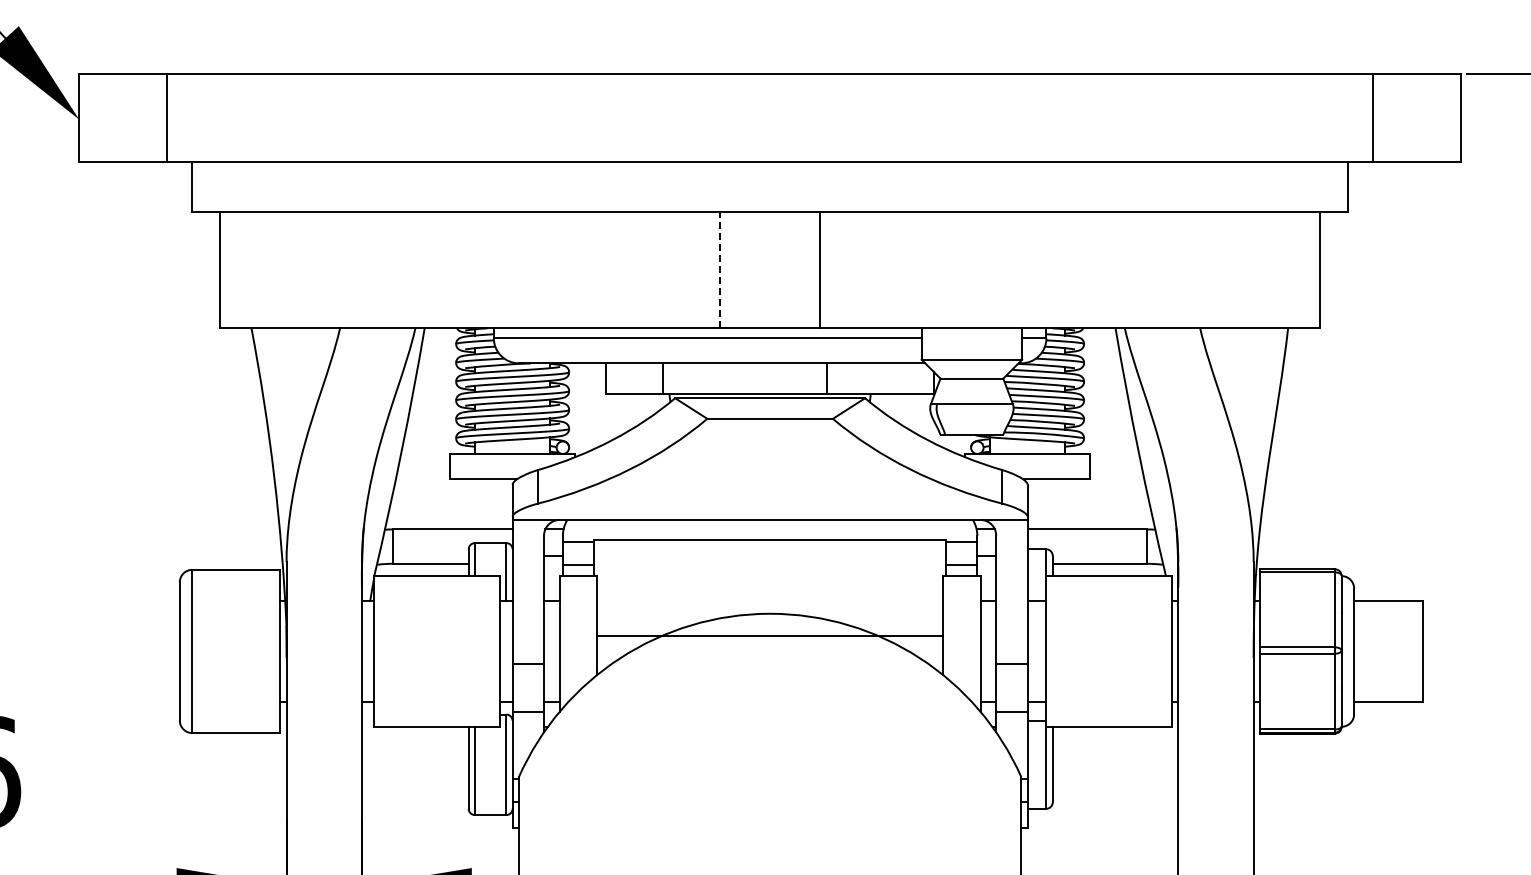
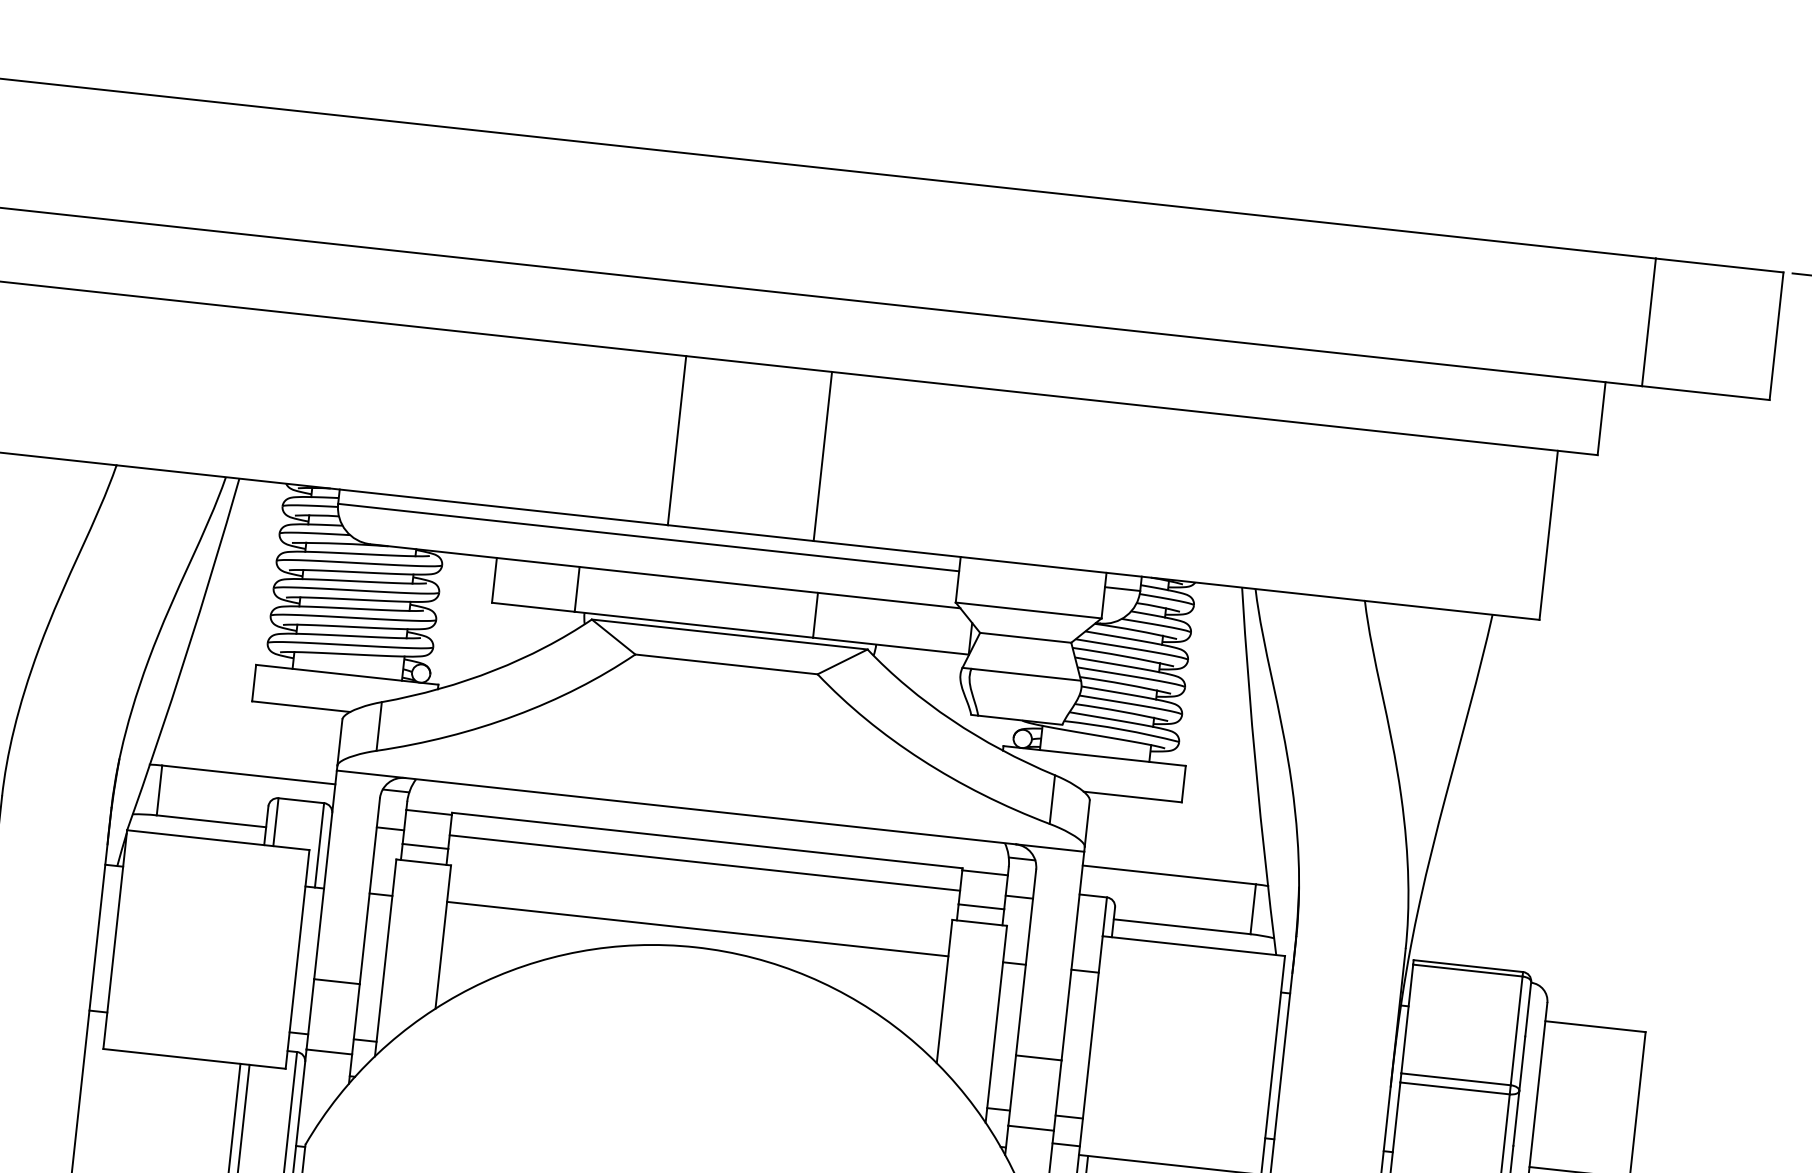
line: (719, 269) -> (676, 439), dashed -> solid
line: (769, 555) -> (704, 862), added
line: (769, 636) -> (696, 929), moved

